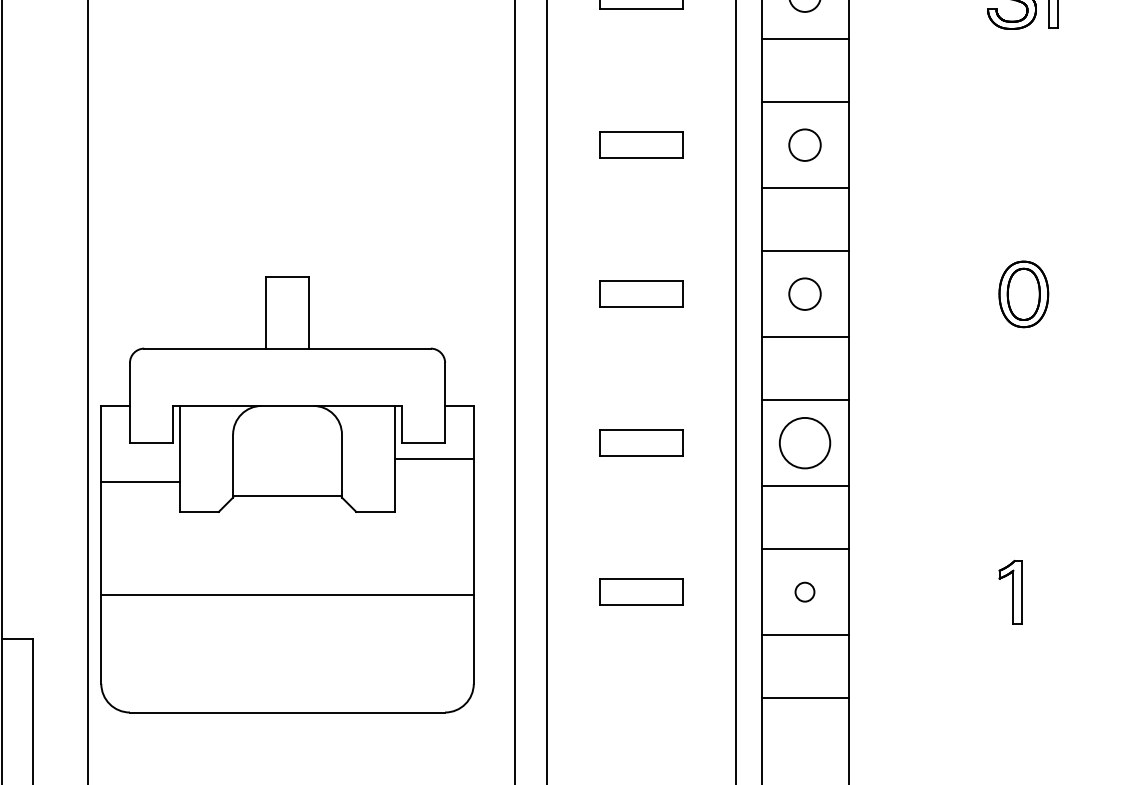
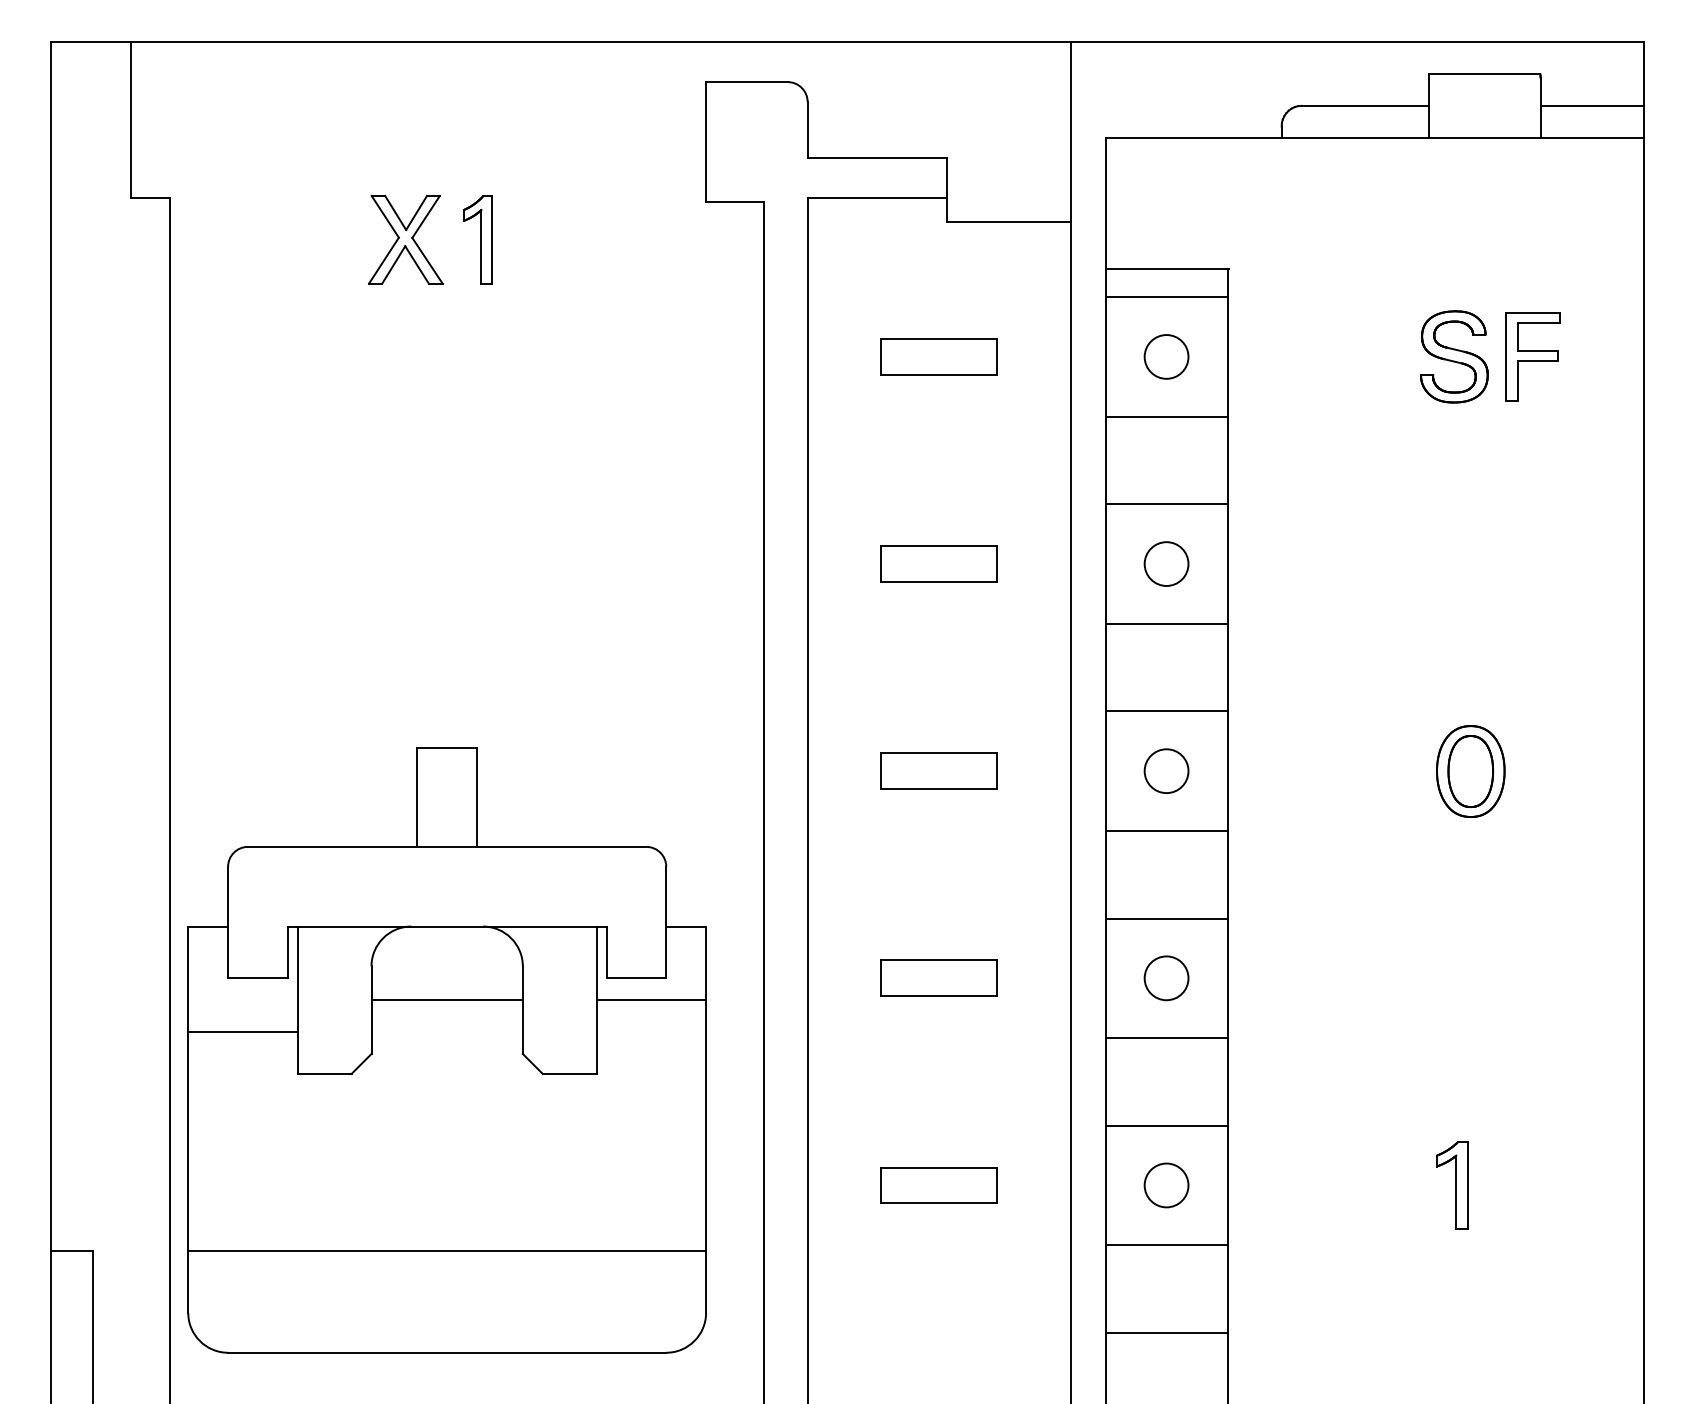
circle: (804, 443) -> (1166, 978), size x0.62
line: (287, 495) -> (446, 1000), moved
circle: (804, 592) -> (1166, 1185), size x1.67
line: (287, 595) -> (447, 1251), moved

